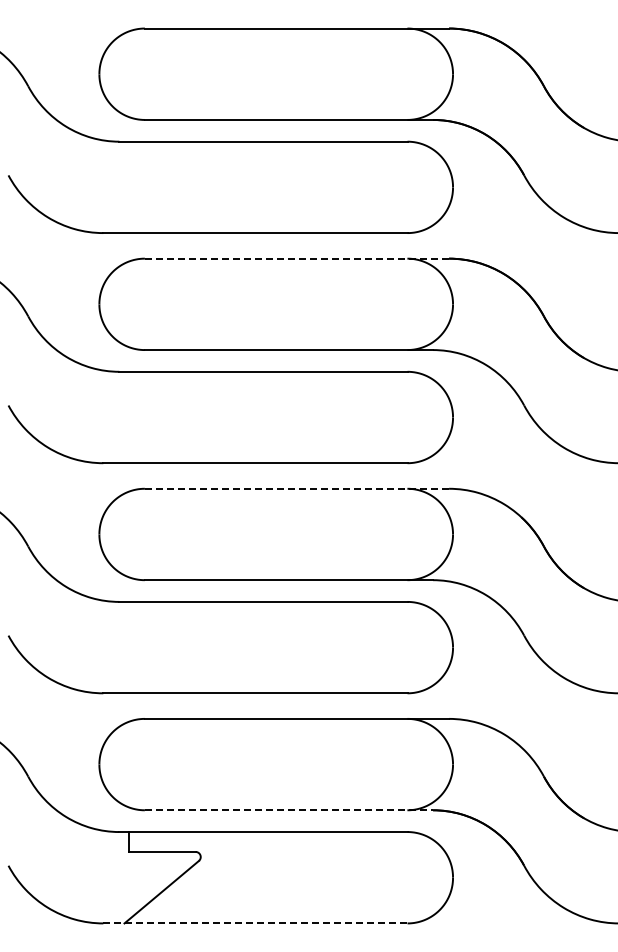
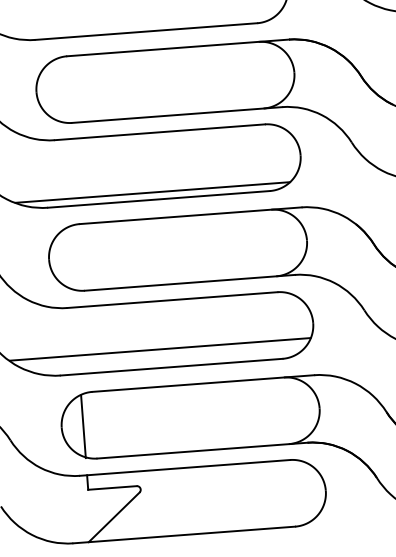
line: (296, 258) -> (177, 47), dashed -> solid
line: (247, 453) -> (152, 192), added
line: (296, 488) -> (190, 215), dashed -> solid
line: (241, 667) -> (160, 349), added
line: (129, 765) -> (83, 426), added
line: (289, 810) -> (202, 450), dashed -> solid
line: (255, 923) -> (184, 535), dashed -> solid

